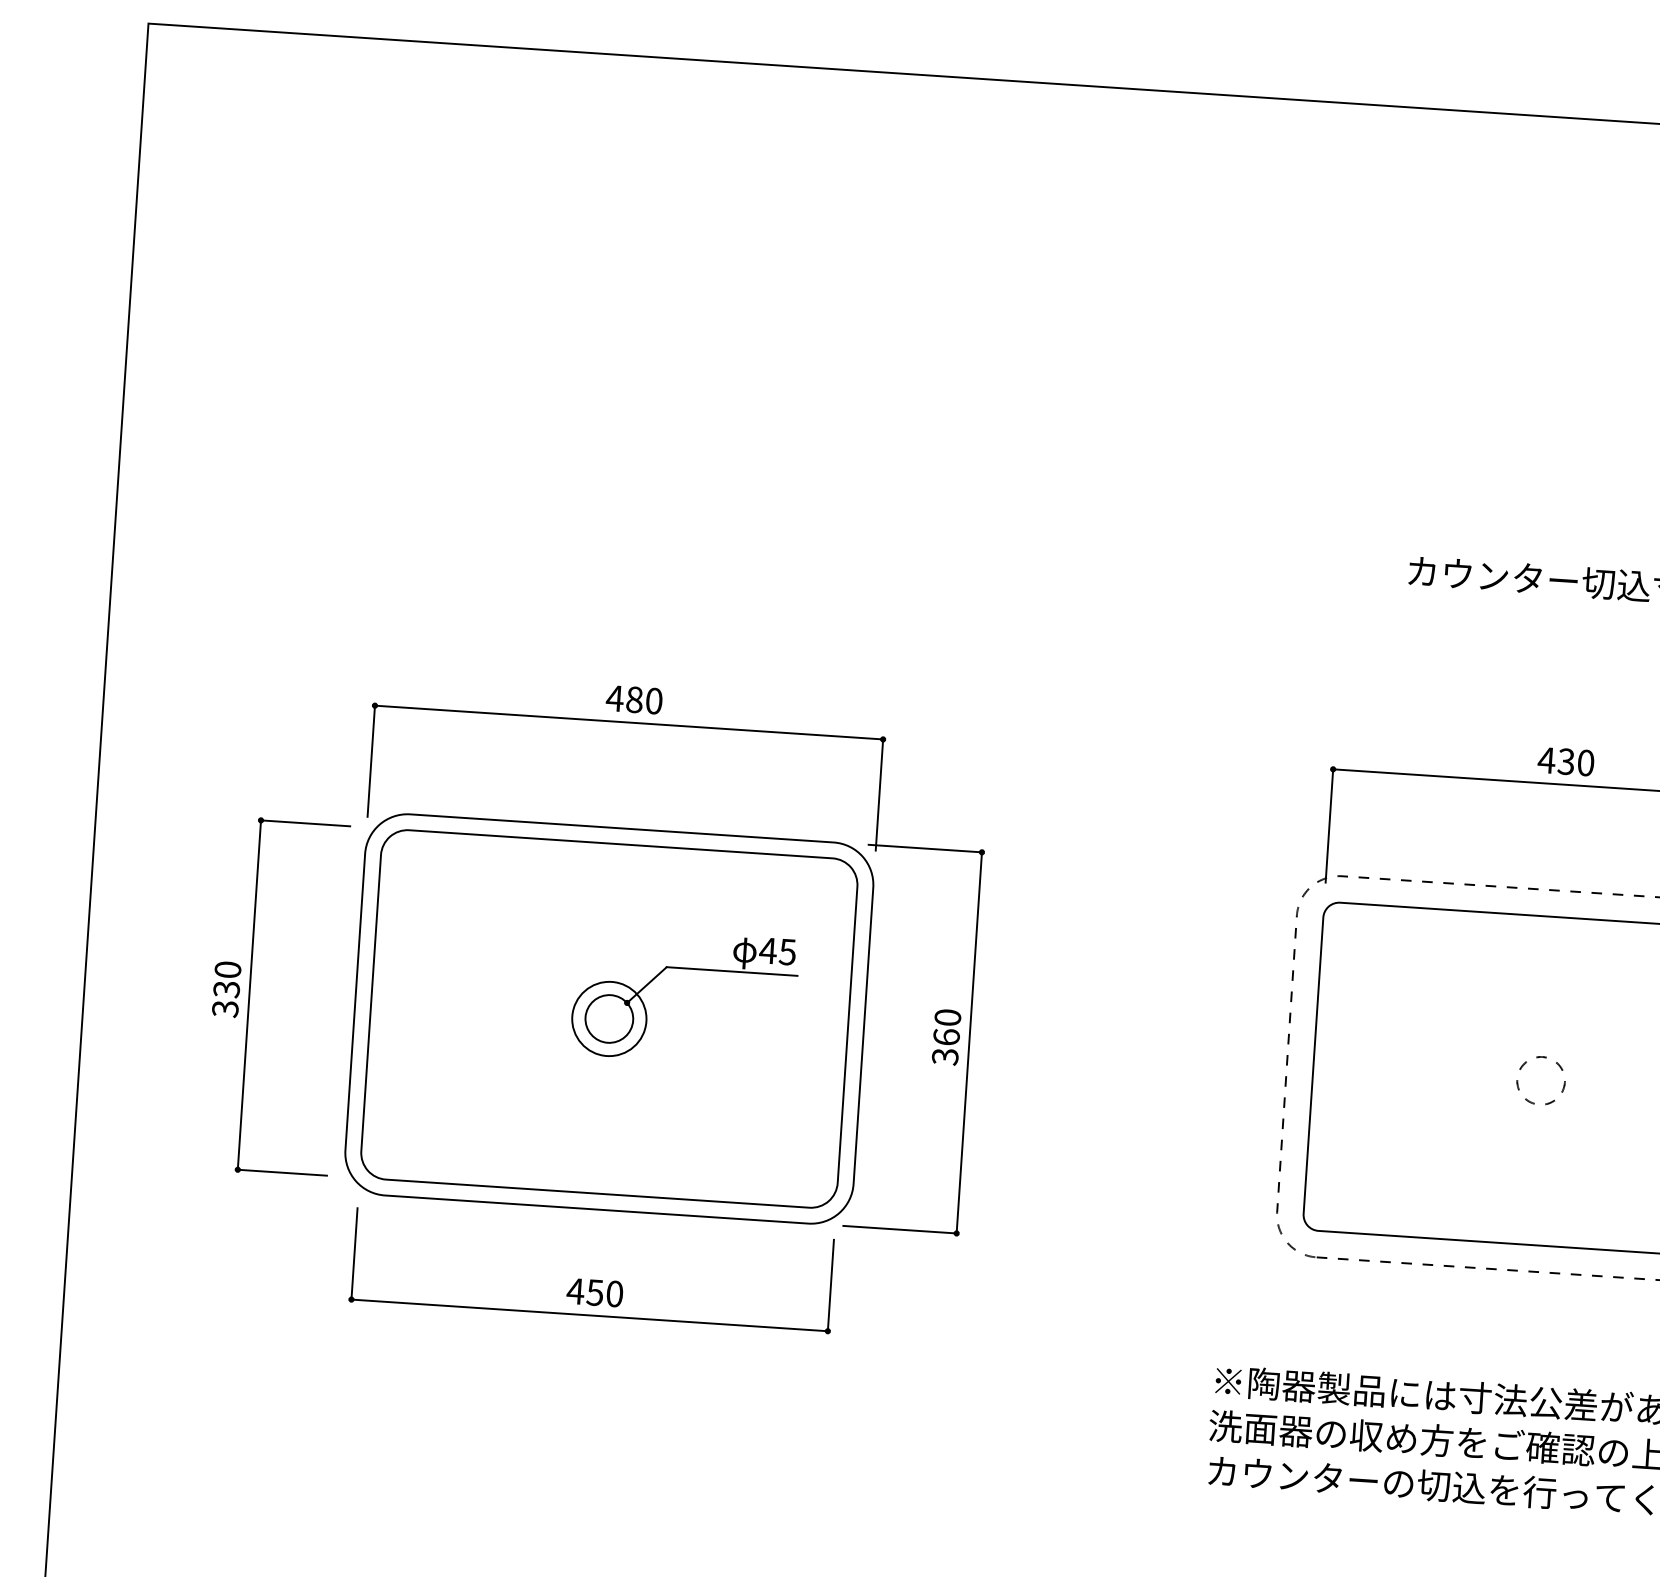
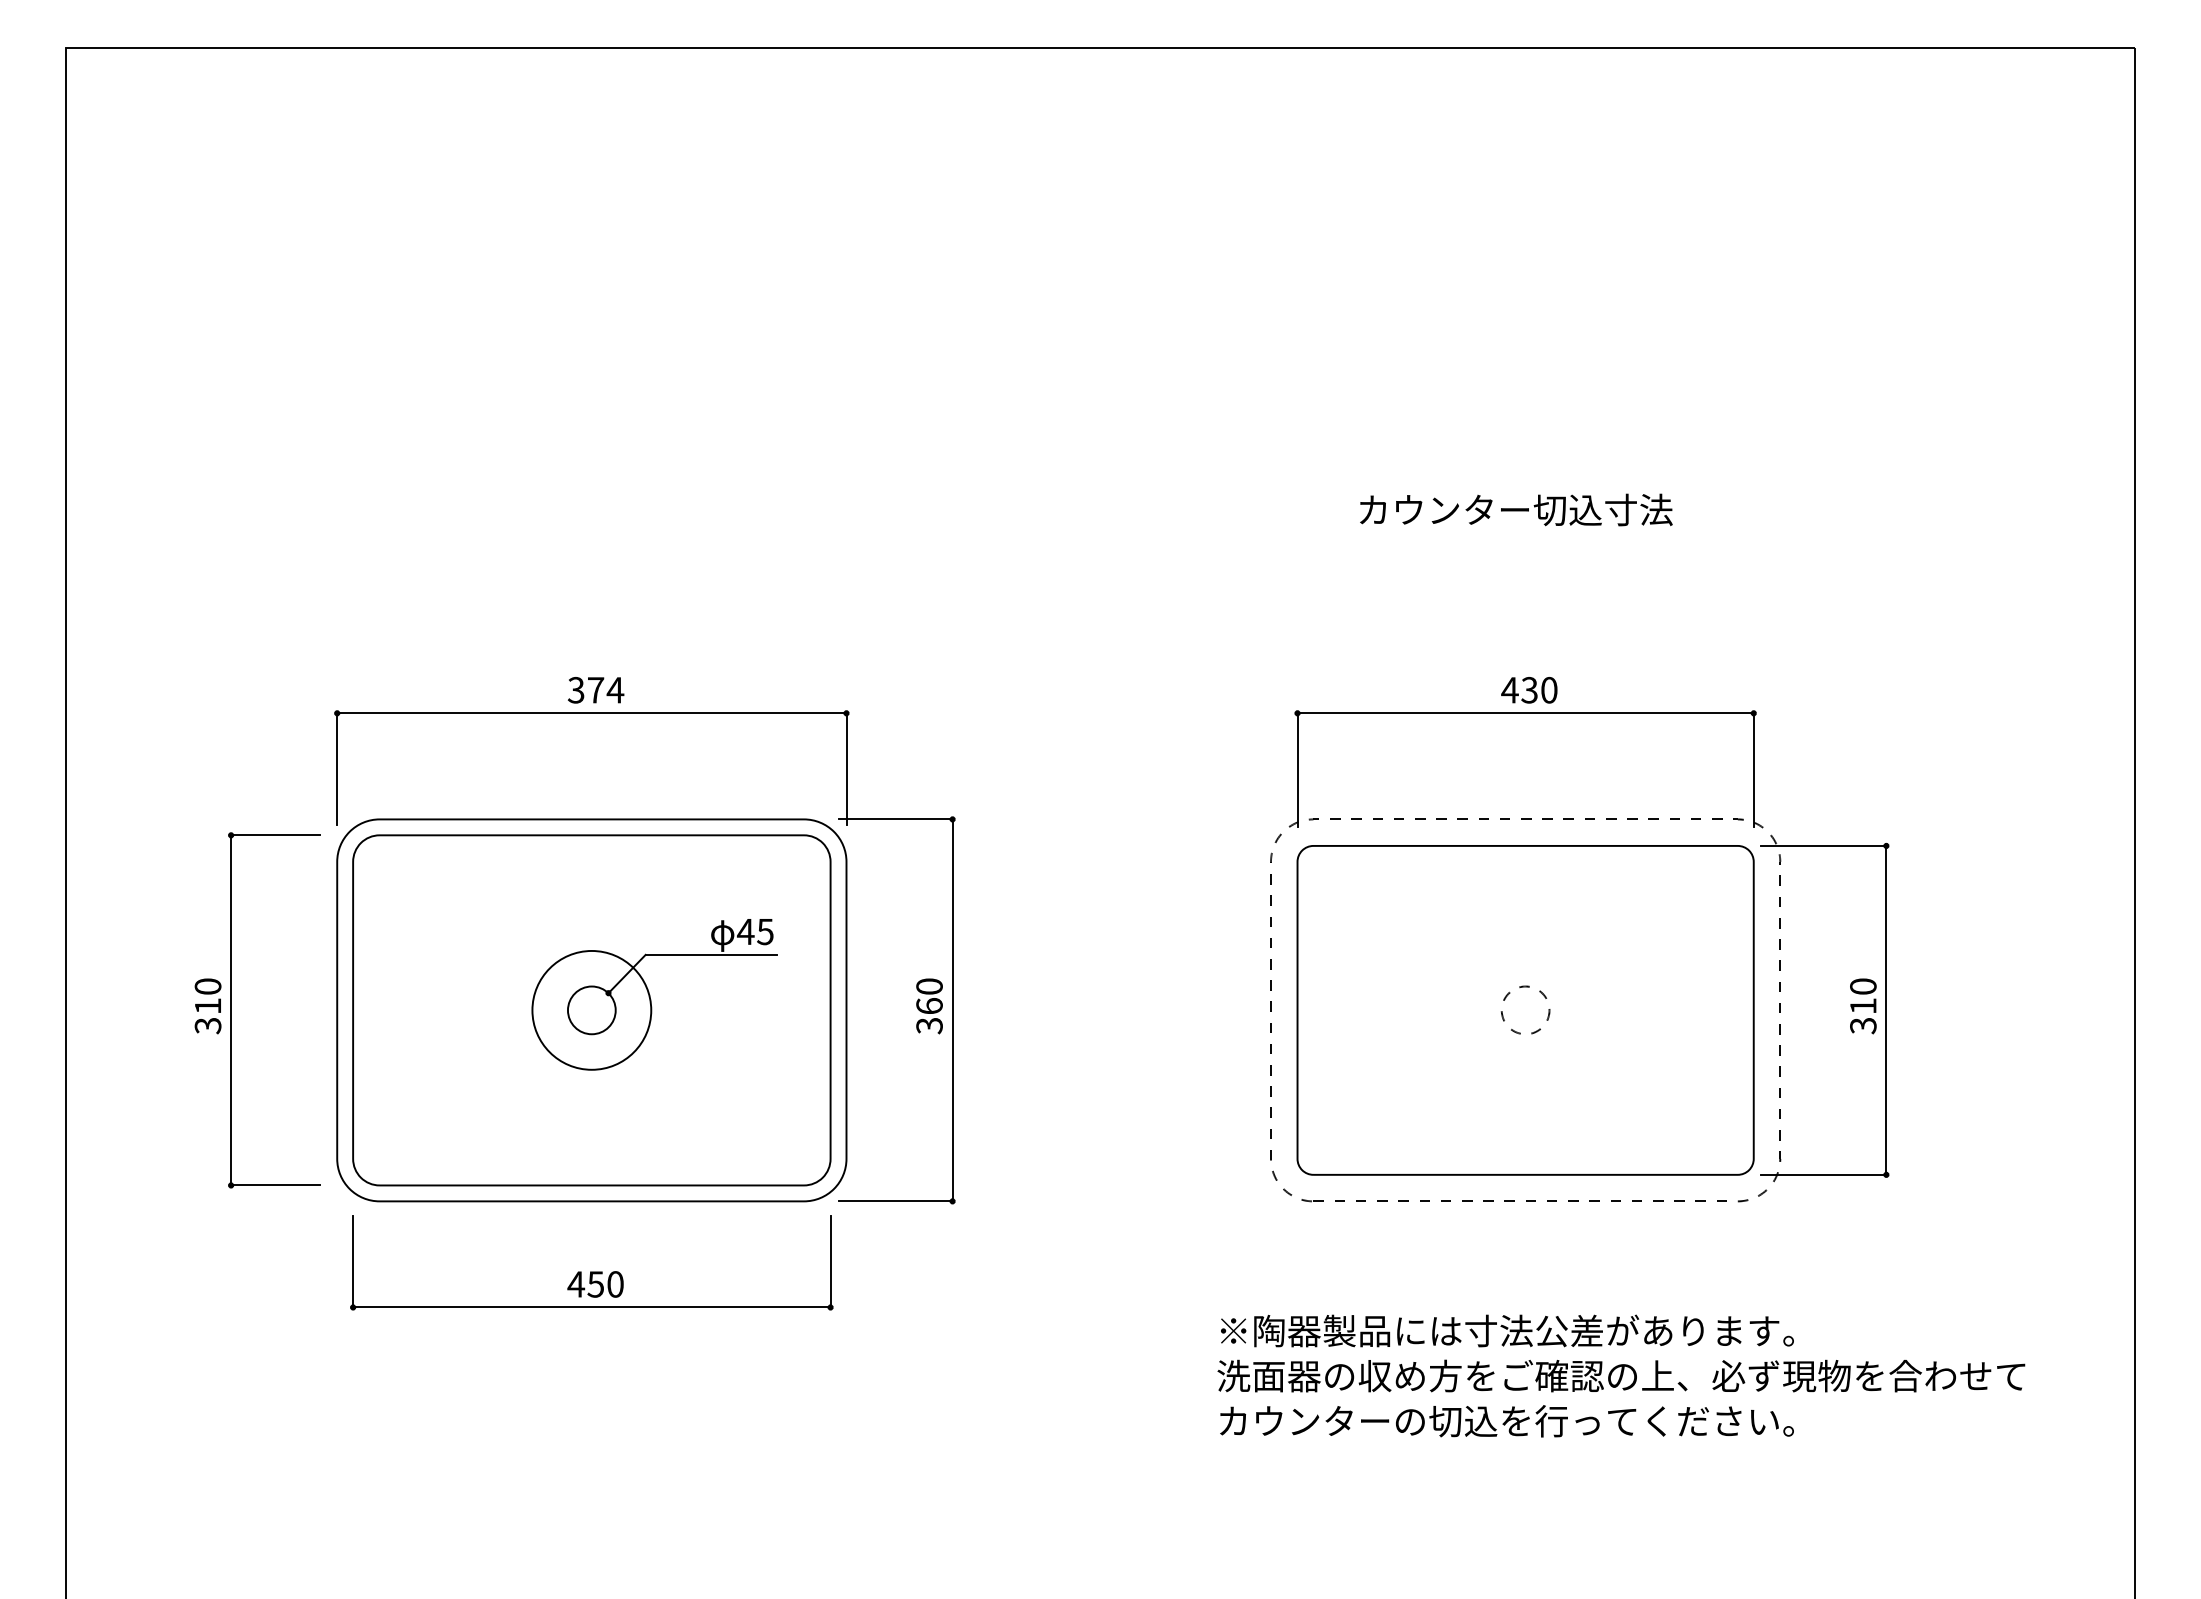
text: (634, 699) -> (595, 689), 480 -> 374
text: (226, 989) -> (207, 1006), 330 -> 310
circle: (609, 1019) -> (591, 1010), size x1.6

